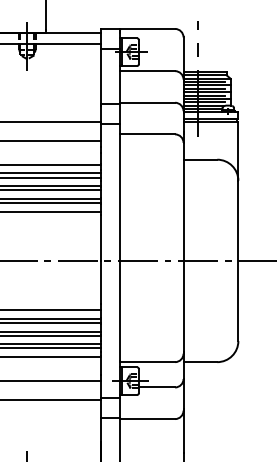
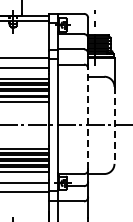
line: (184, 246) -> (88, 118), solid -> dashed
line: (238, 261) -> (114, 125), solid -> dashed

